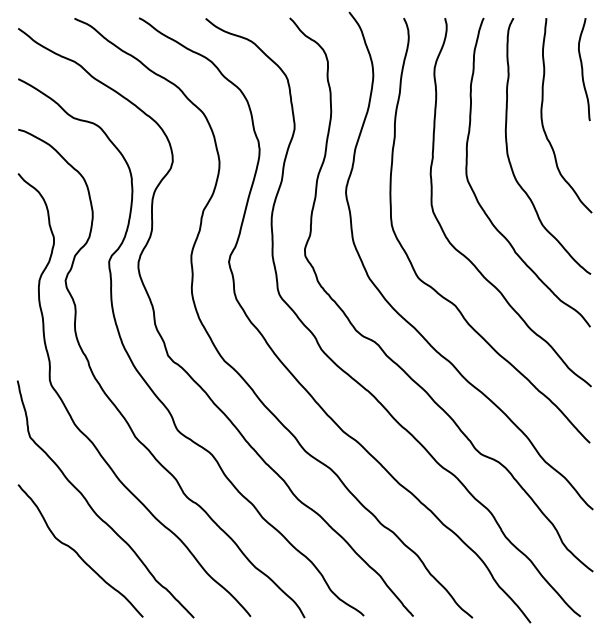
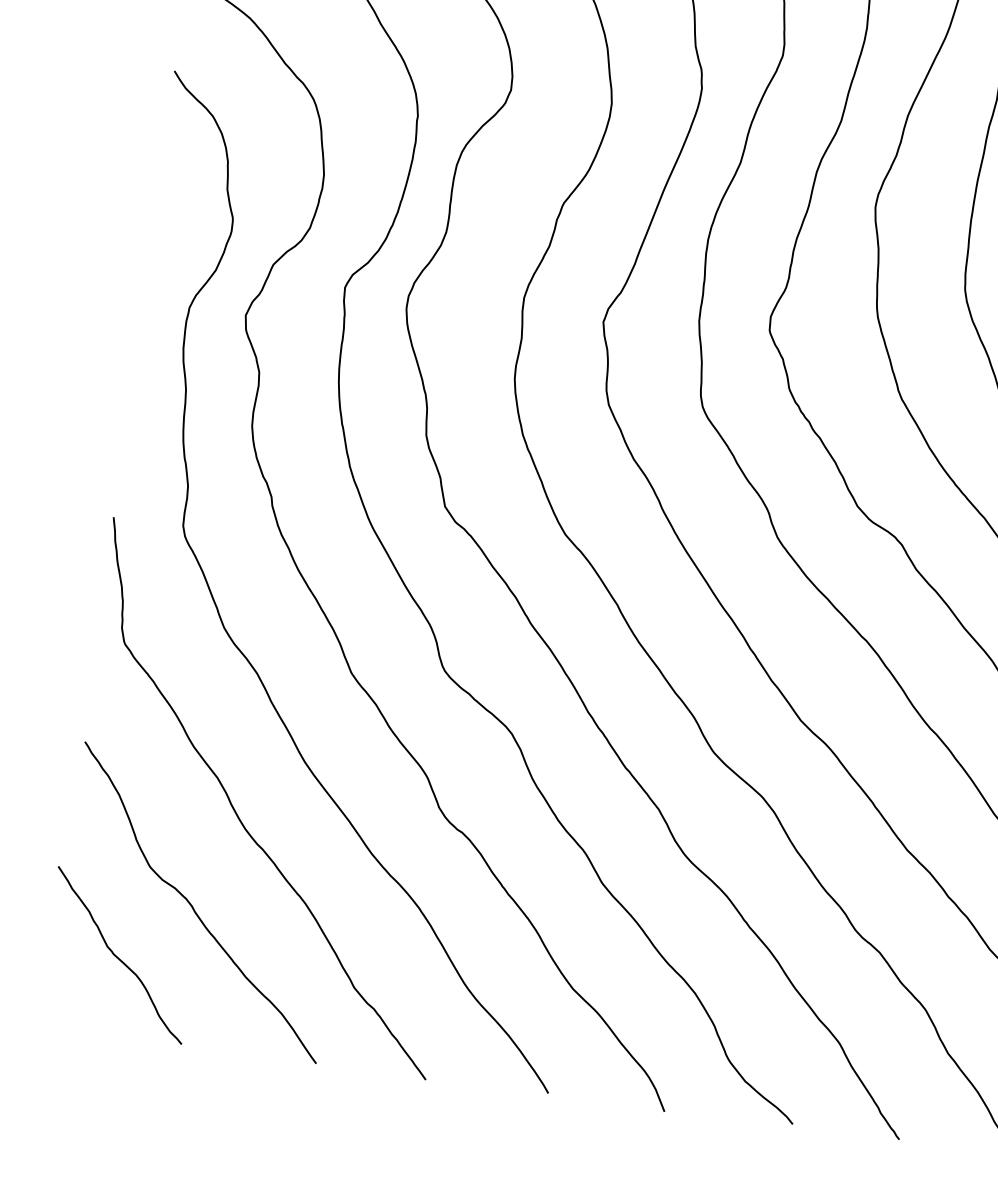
curve: (45, 579) -> (116, 954), added

